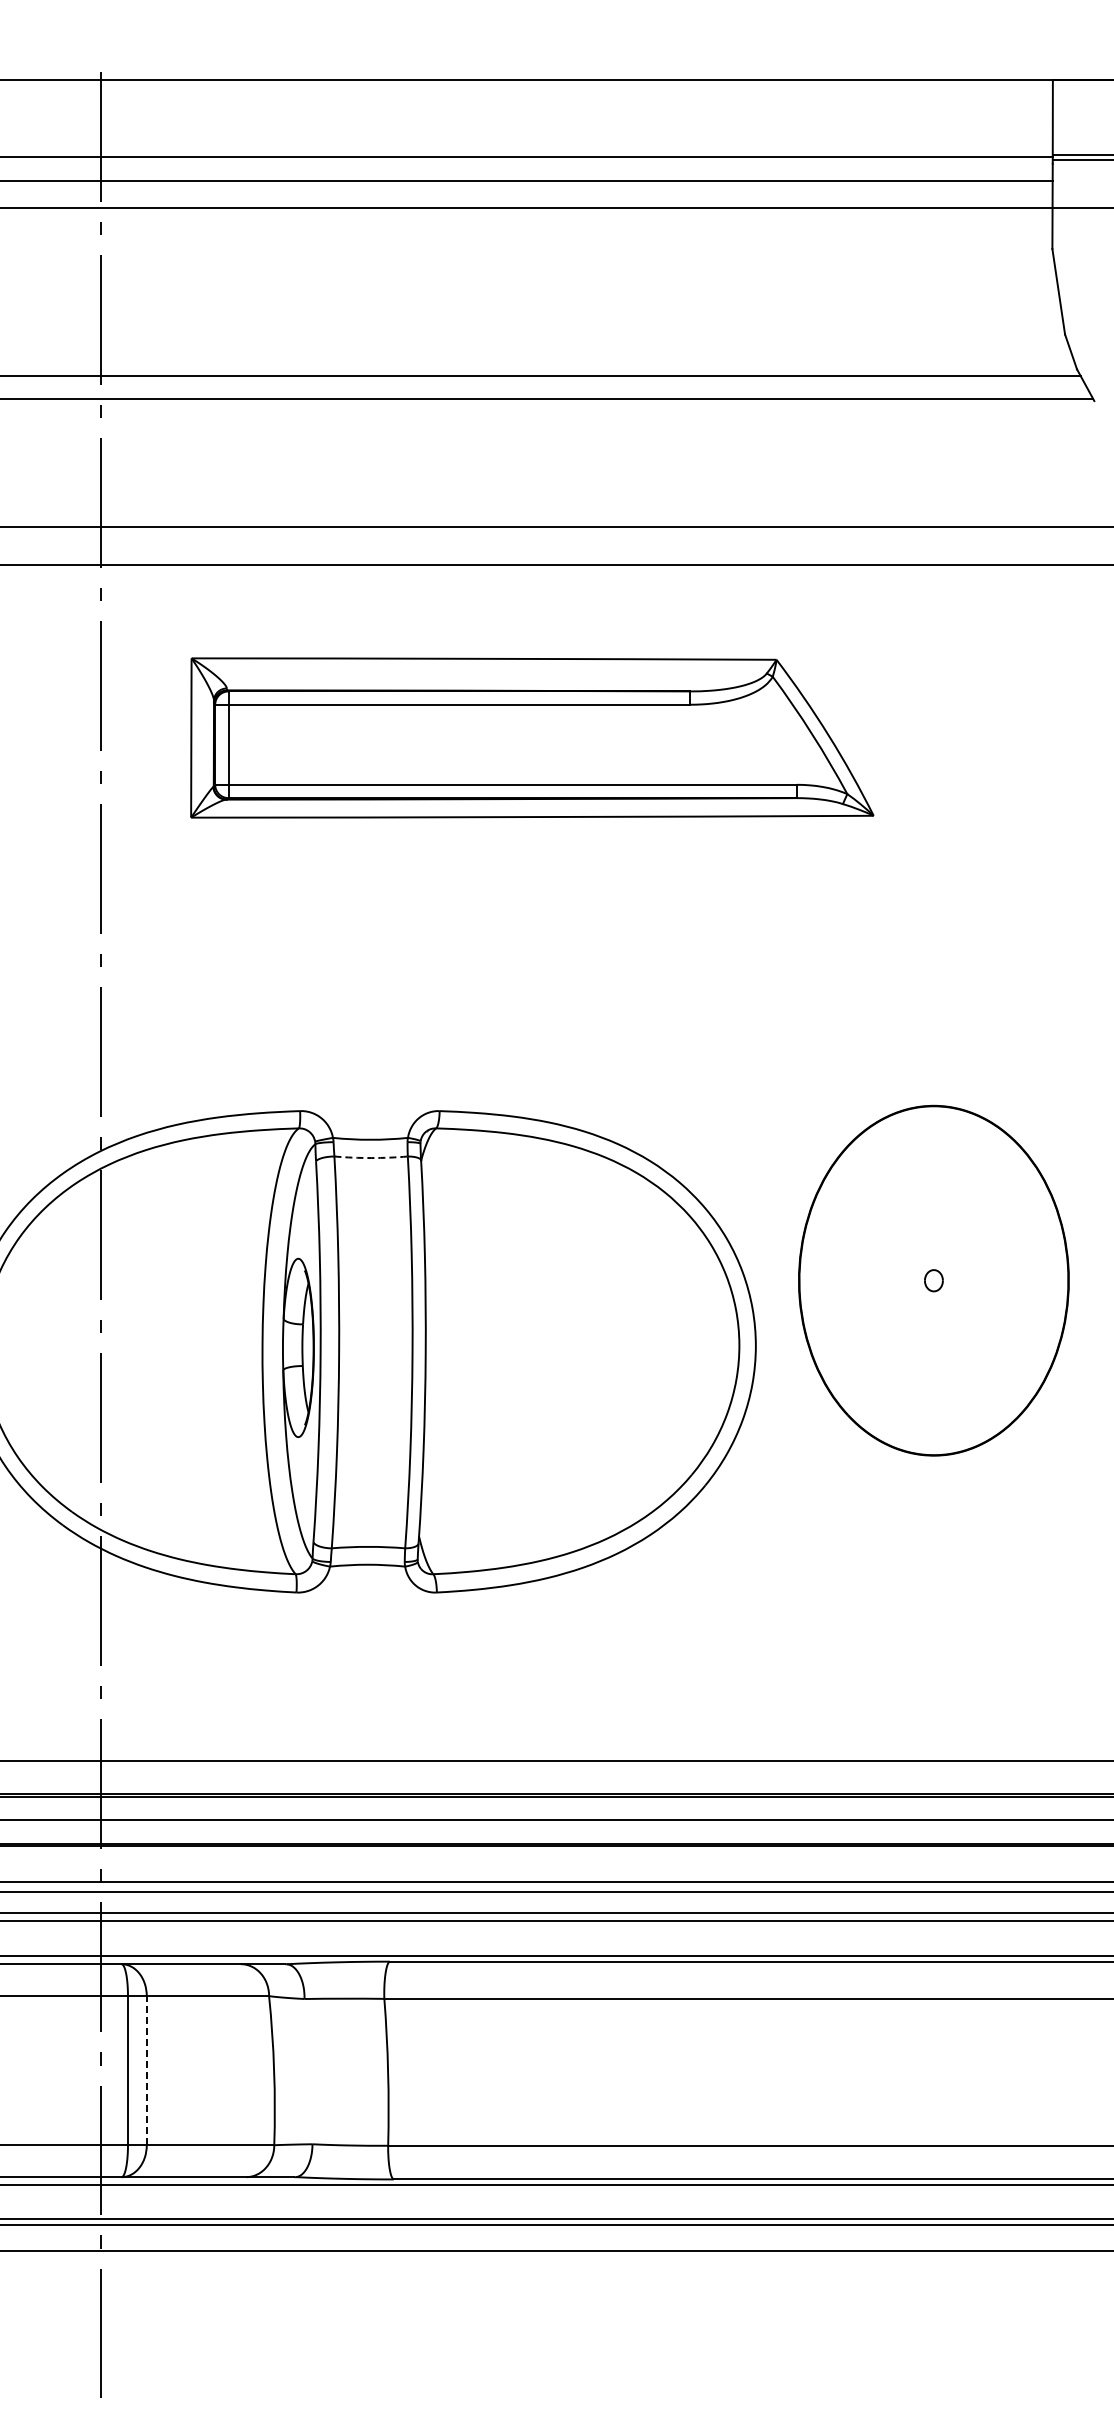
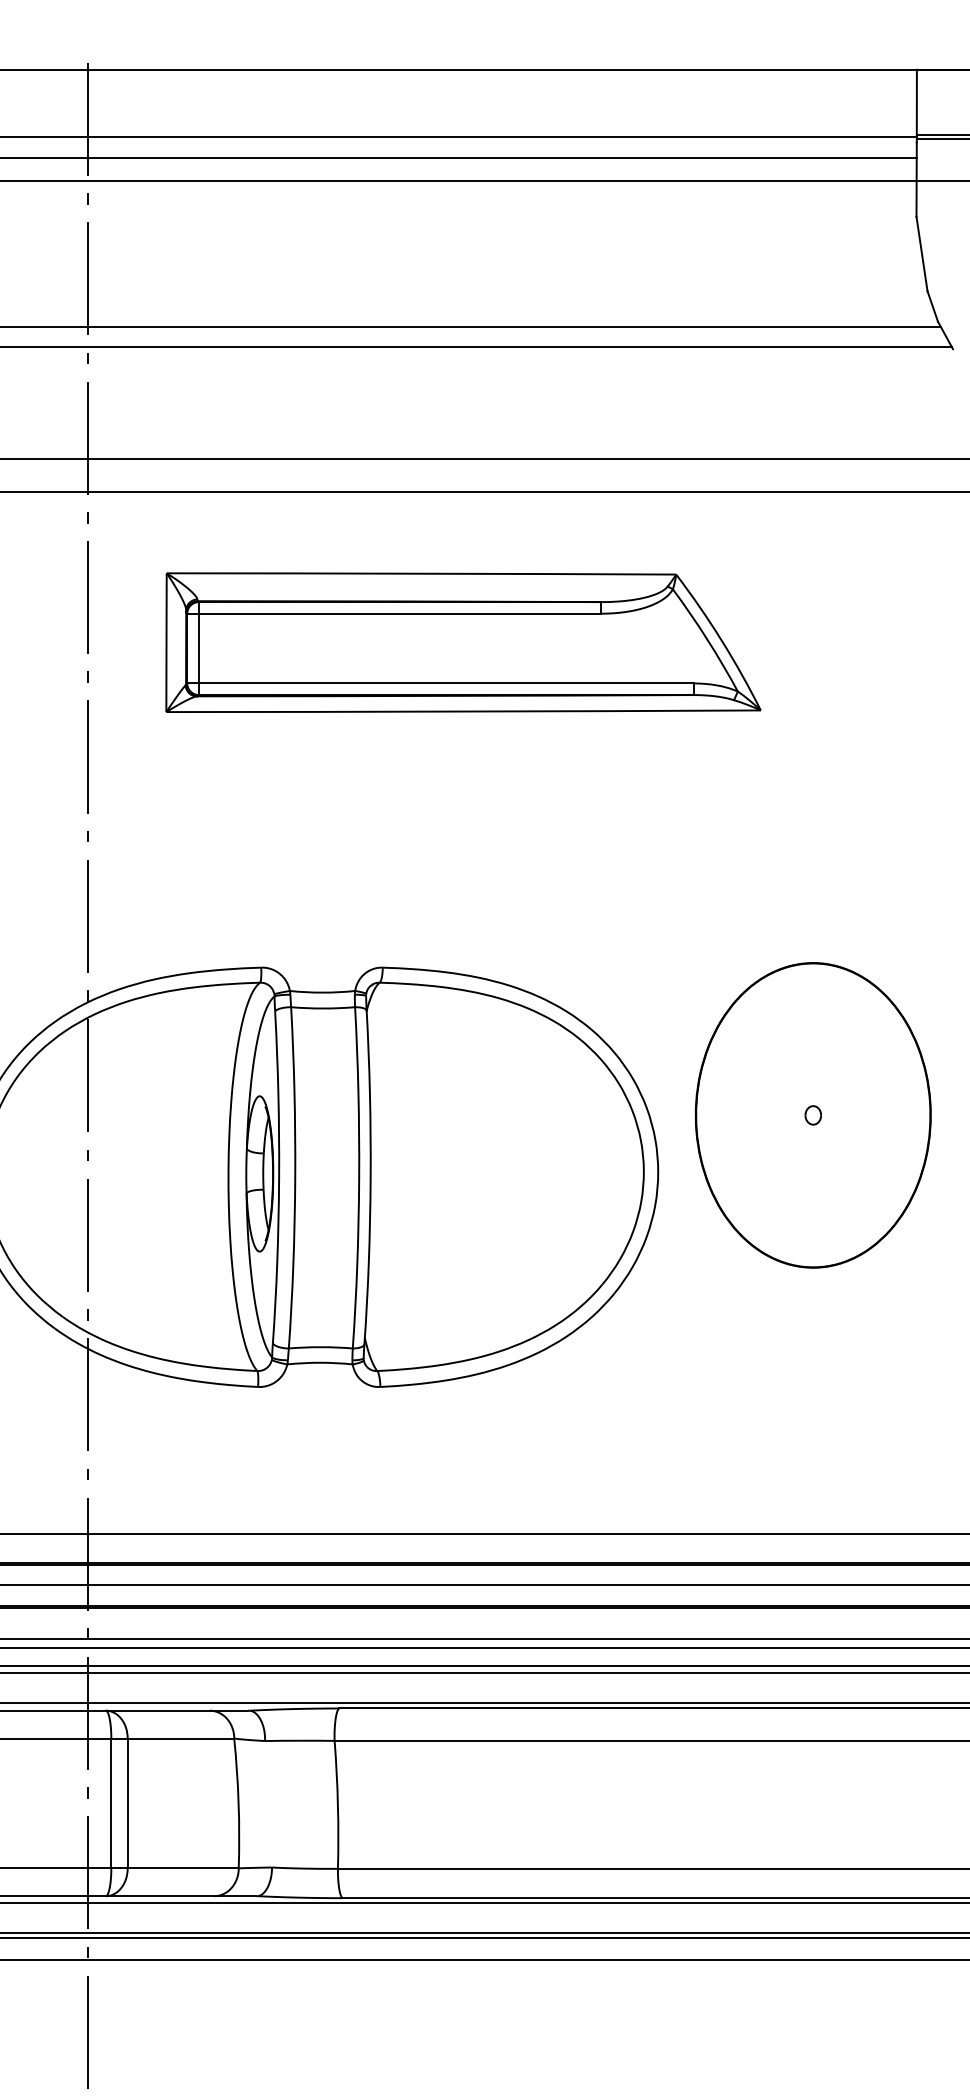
arc: (371, 1158) -> (323, 1008), dashed -> solid
line: (146, 2070) -> (127, 1803), dashed -> solid

